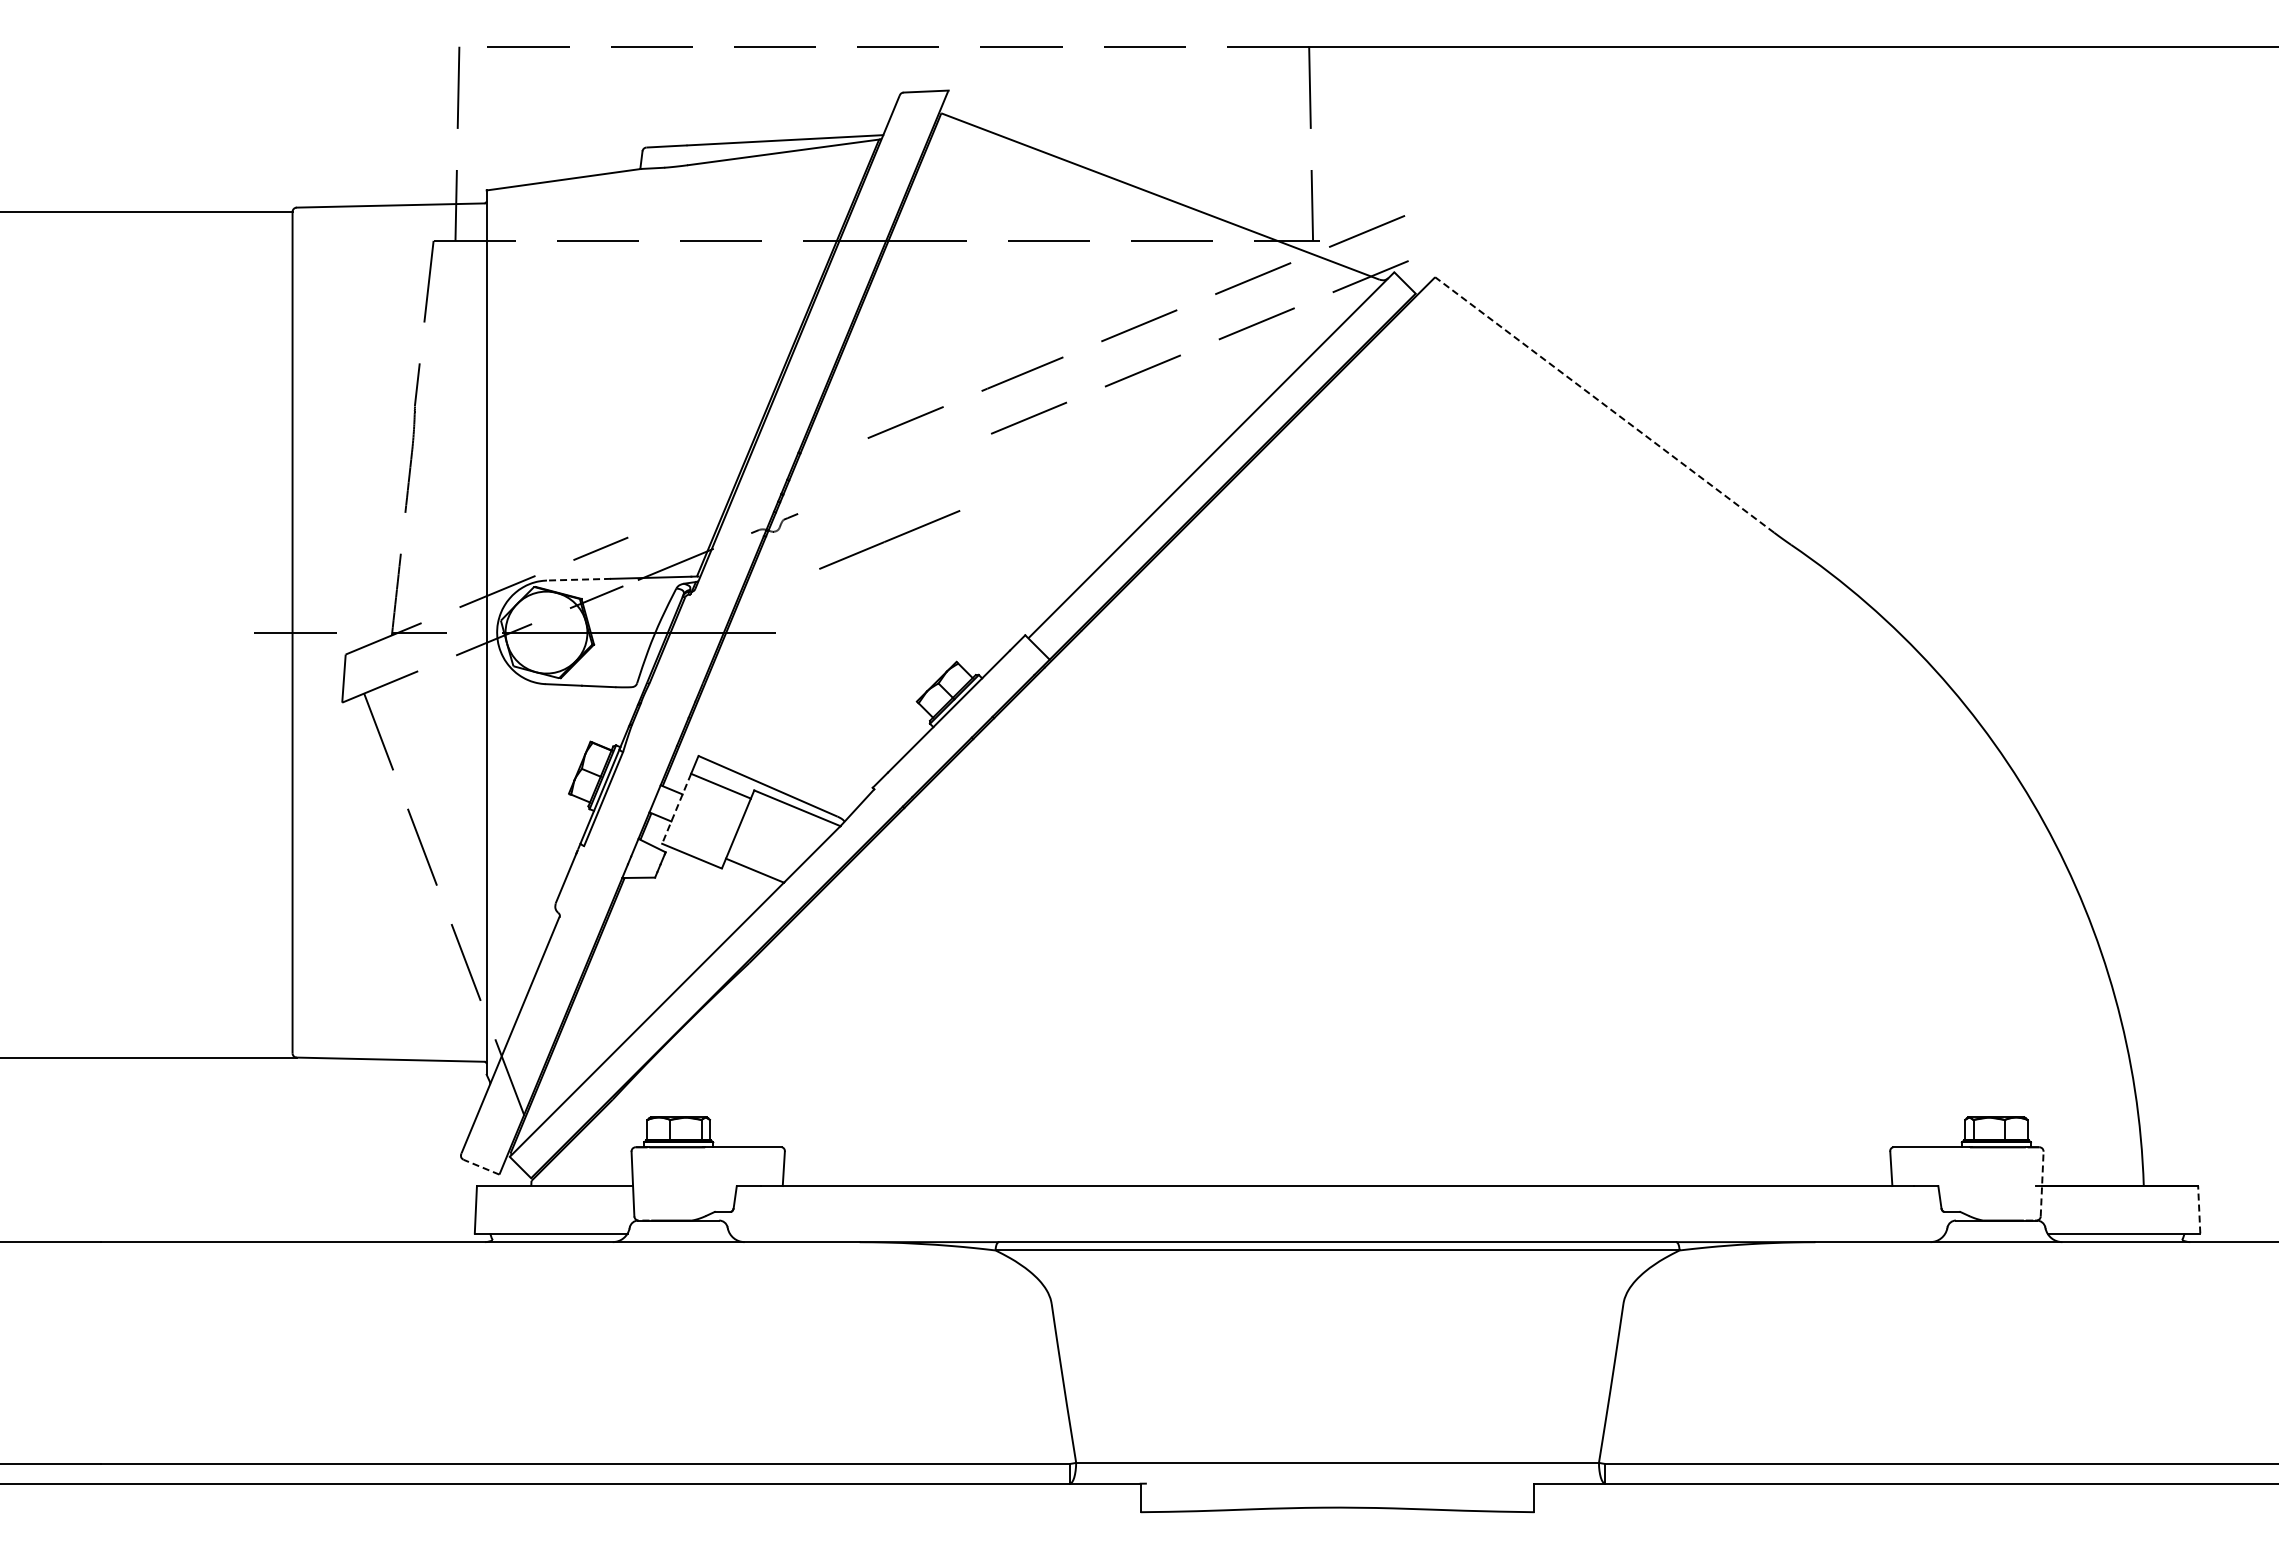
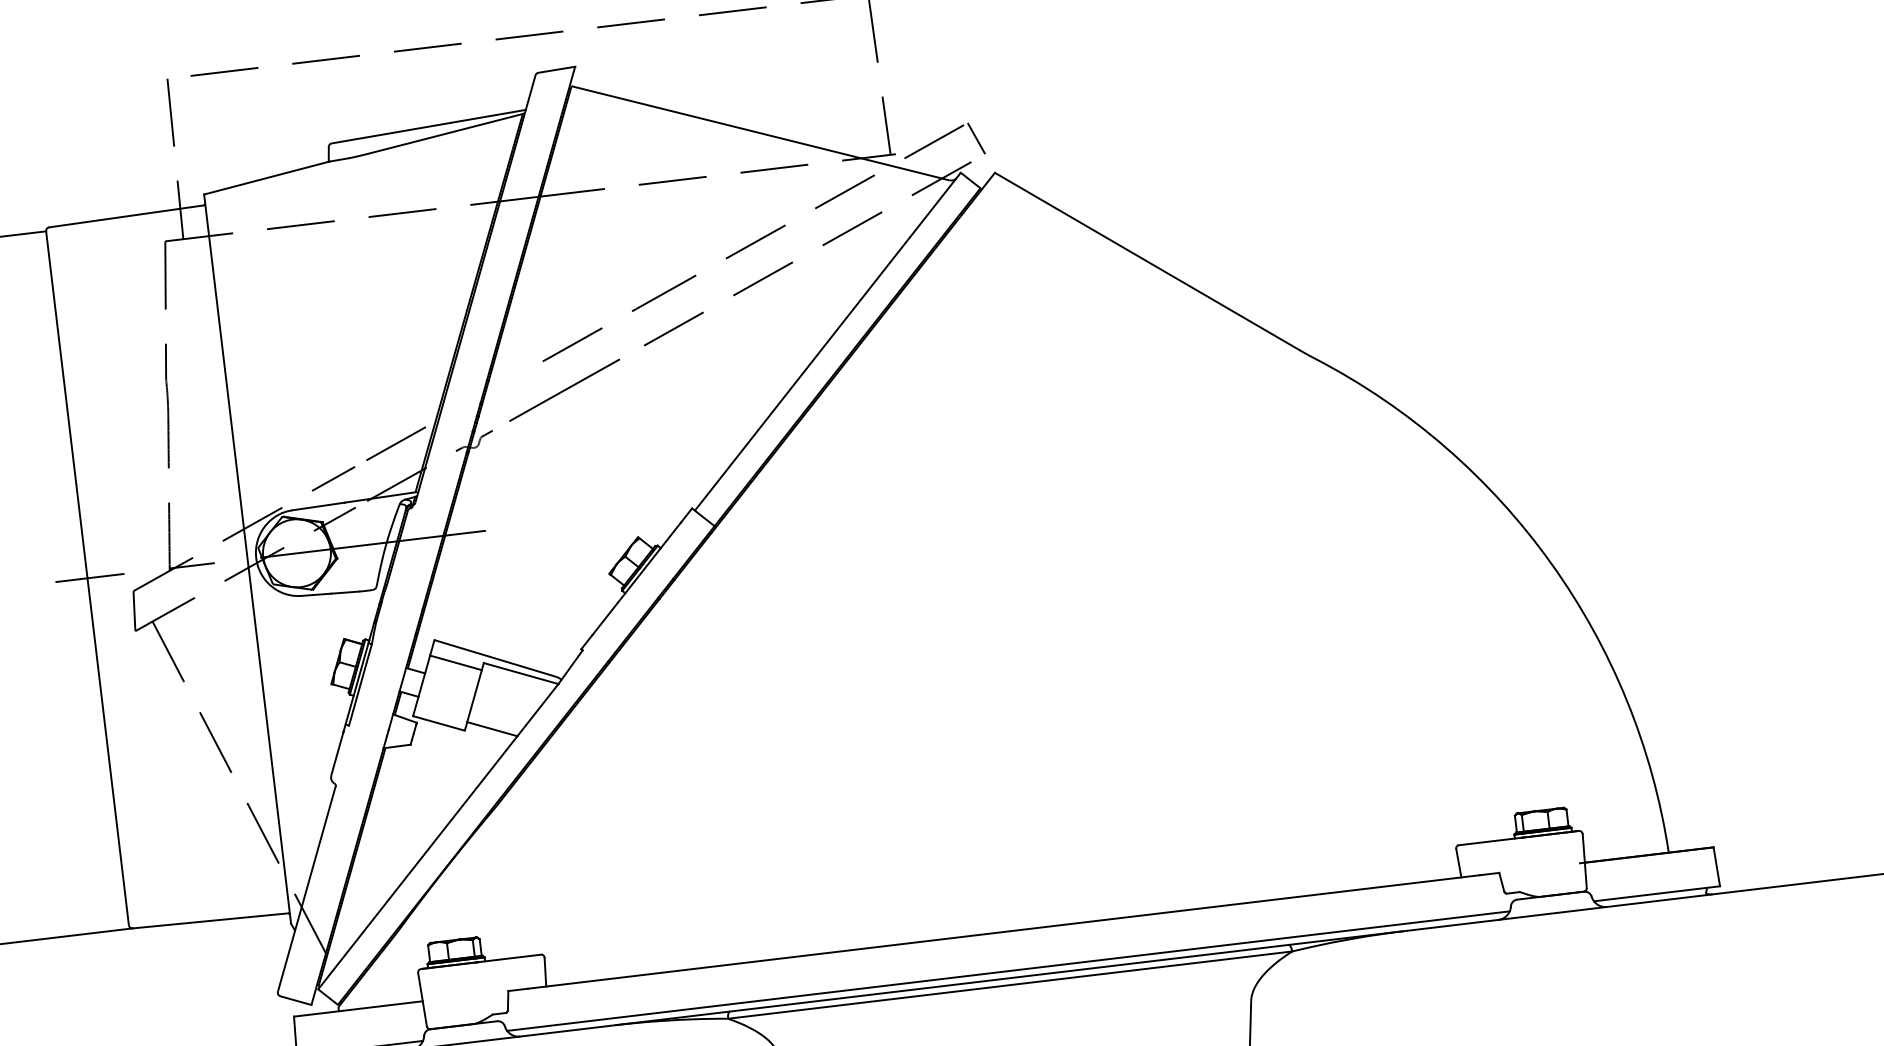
line: (1417, 233) -> (976, 138), added
line: (1604, 404) -> (1147, 261), dashed -> solid
line: (680, 515) -> (395, 443), added
line: (889, 539) -> (564, 390), moved
line: (578, 579) -> (318, 506), dashed -> solid
line: (676, 808) -> (421, 685), dashed -> solid
line: (481, 1167) -> (295, 1000), dashed -> solid
line: (2042, 1183) -> (1584, 860), dashed -> solid
line: (2199, 1209) -> (1717, 866), dashed -> solid
line: (1337, 1233) -> (1008, 971), added

